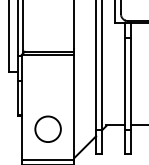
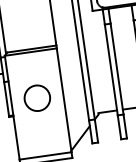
circle: (47, 128) -> (36, 97), moved

